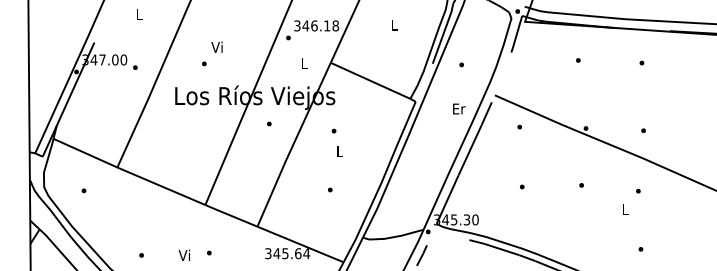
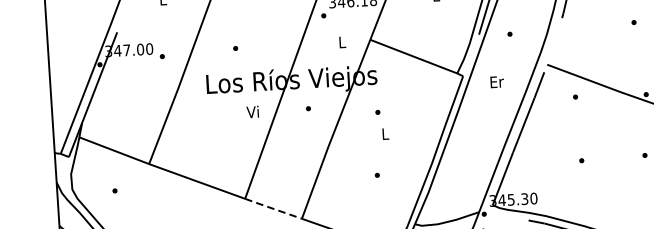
text: (216, 46) -> (252, 111), moved
text: (459, 108) -> (497, 81), moved
line: (231, 215) -> (273, 208), solid -> dashed

